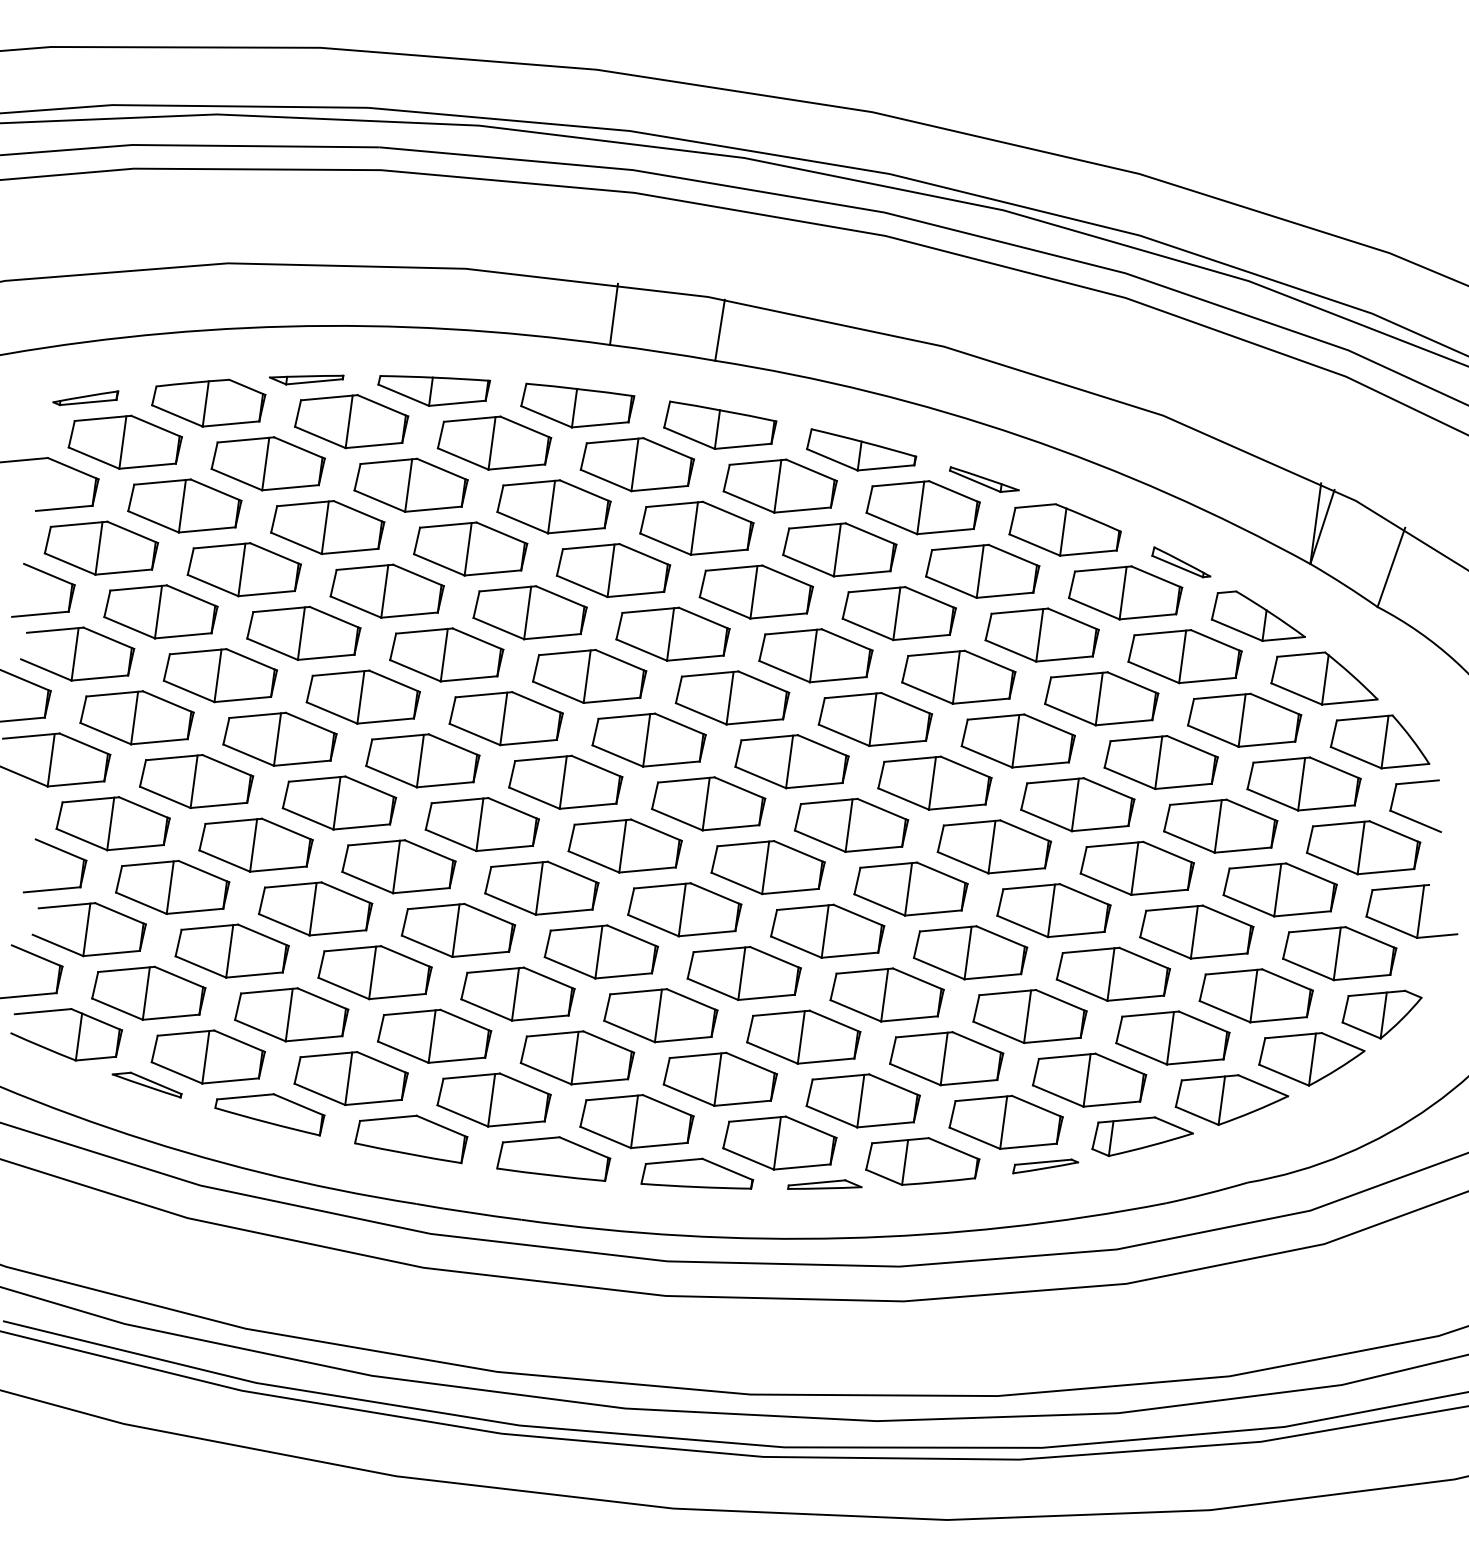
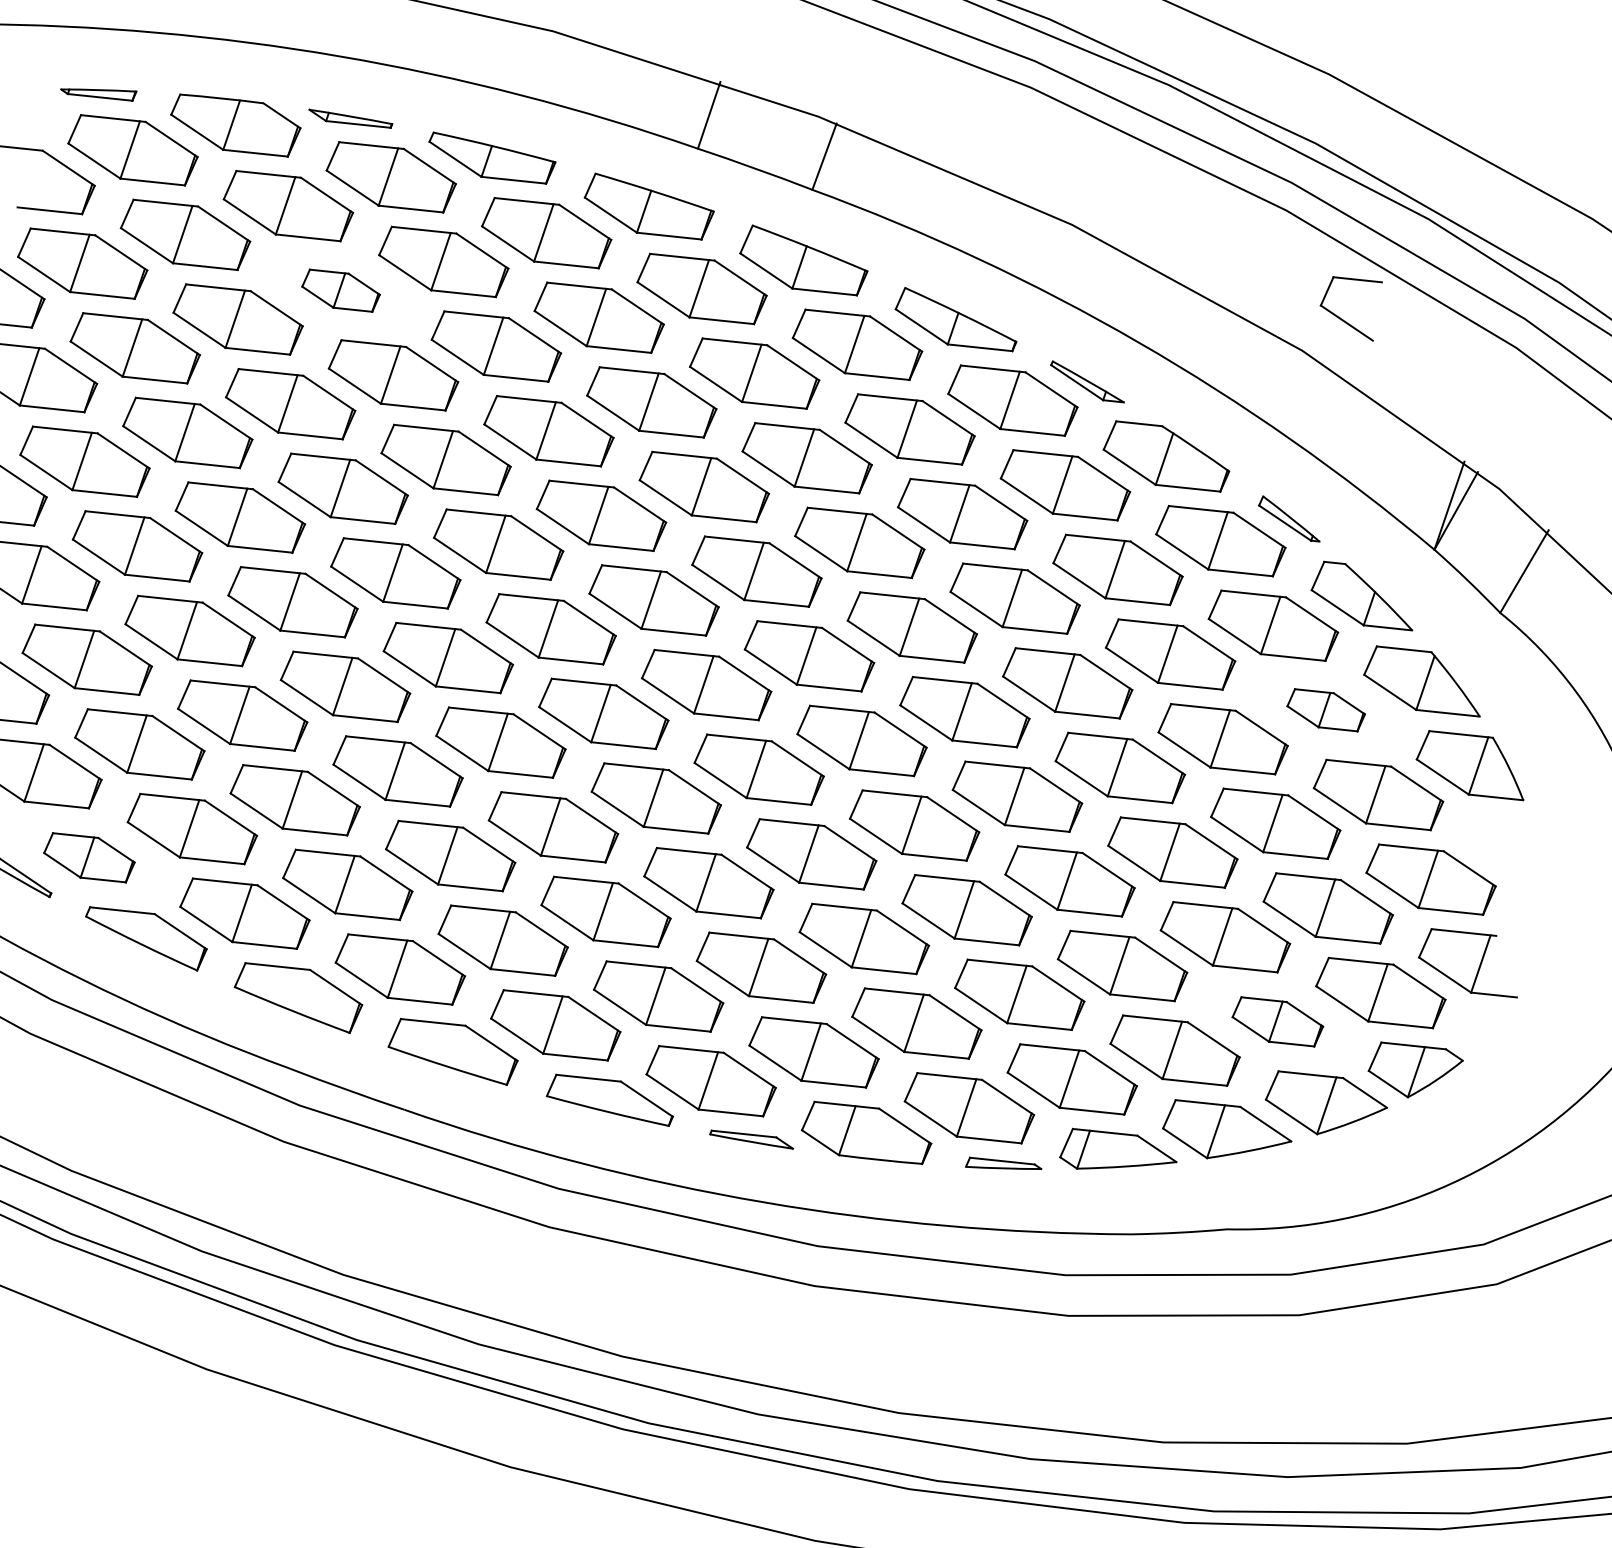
part: (327, 527) -> (340, 290), size x0.6
part: (1244, 719) -> (1326, 709), size x0.6
part: (1409, 817) -> (1340, 317), moved
part: (1255, 995) -> (1277, 1021), size x0.7
part: (207, 1056) -> (88, 857), size x0.7

